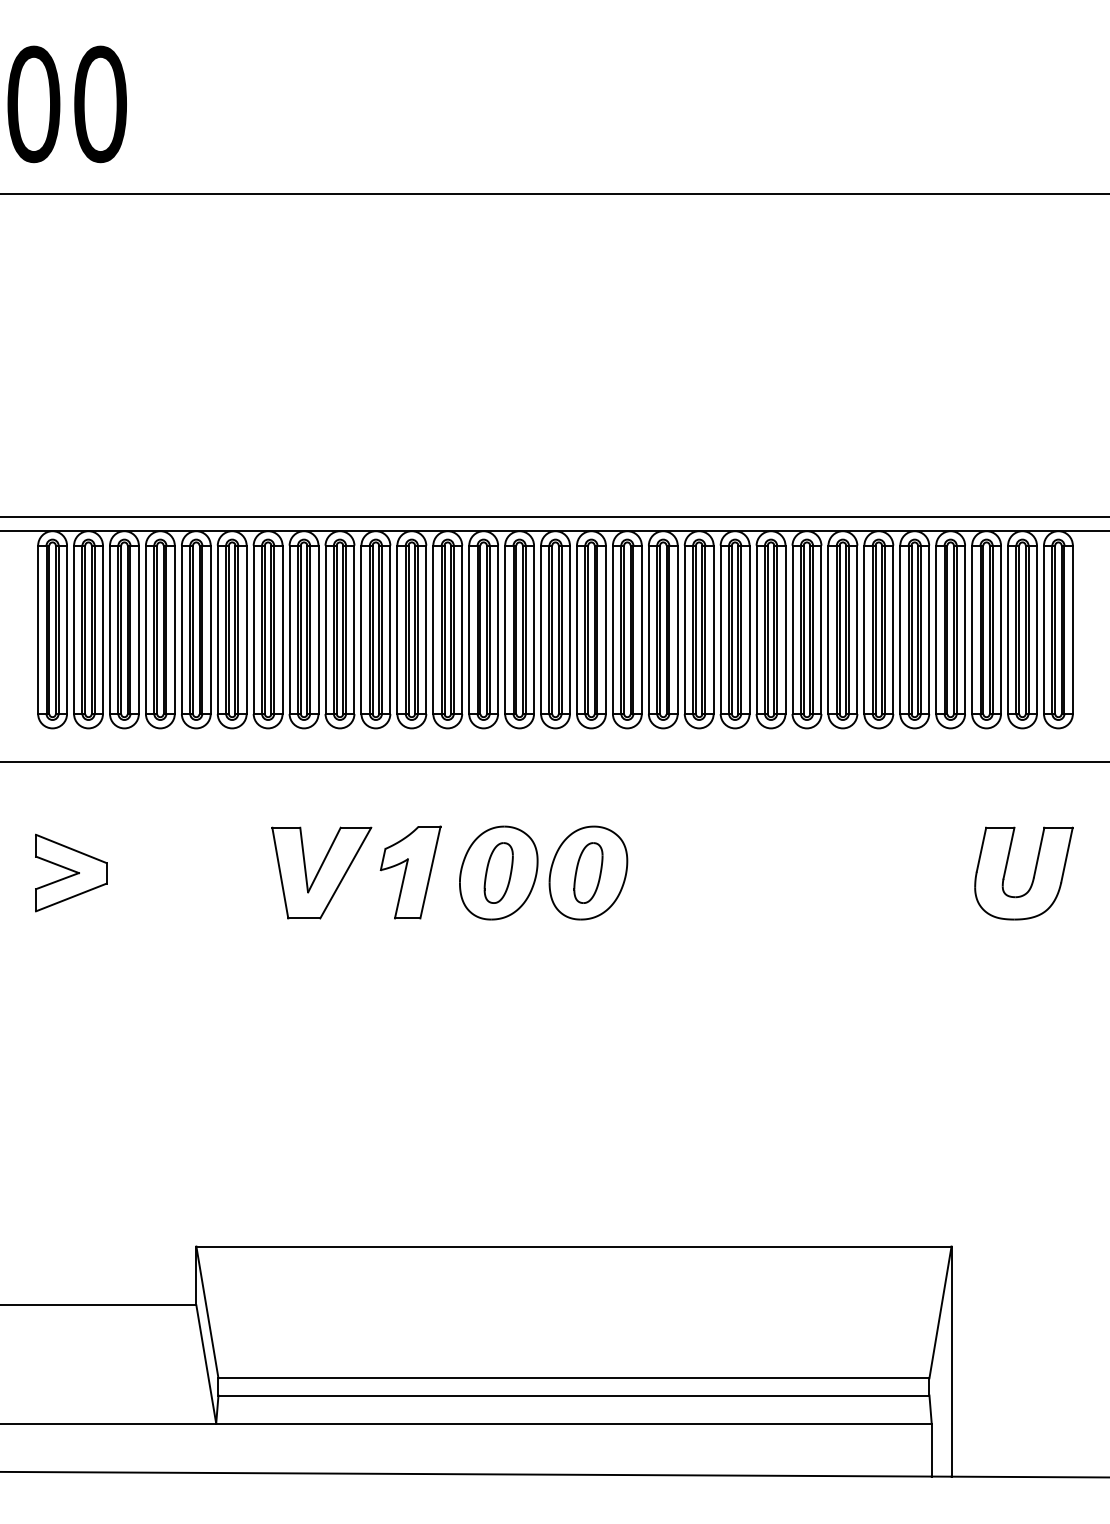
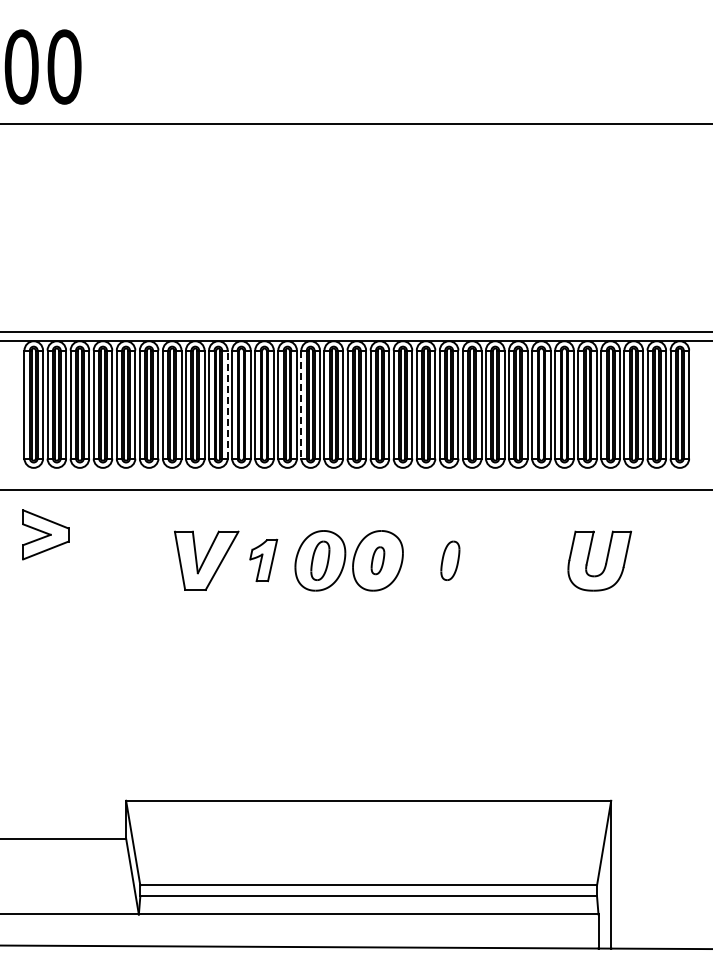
line: (354, 629) -> (227, 404), solid -> dashed
line: (469, 631) -> (301, 405), solid -> dashed
part: (70, 872) -> (45, 534), moved
part: (410, 872) -> (263, 560), size x0.7
part: (587, 872) -> (377, 560), size x0.7
part: (701, 872) -> (450, 560), added
part: (1023, 872) -> (599, 560), moved

